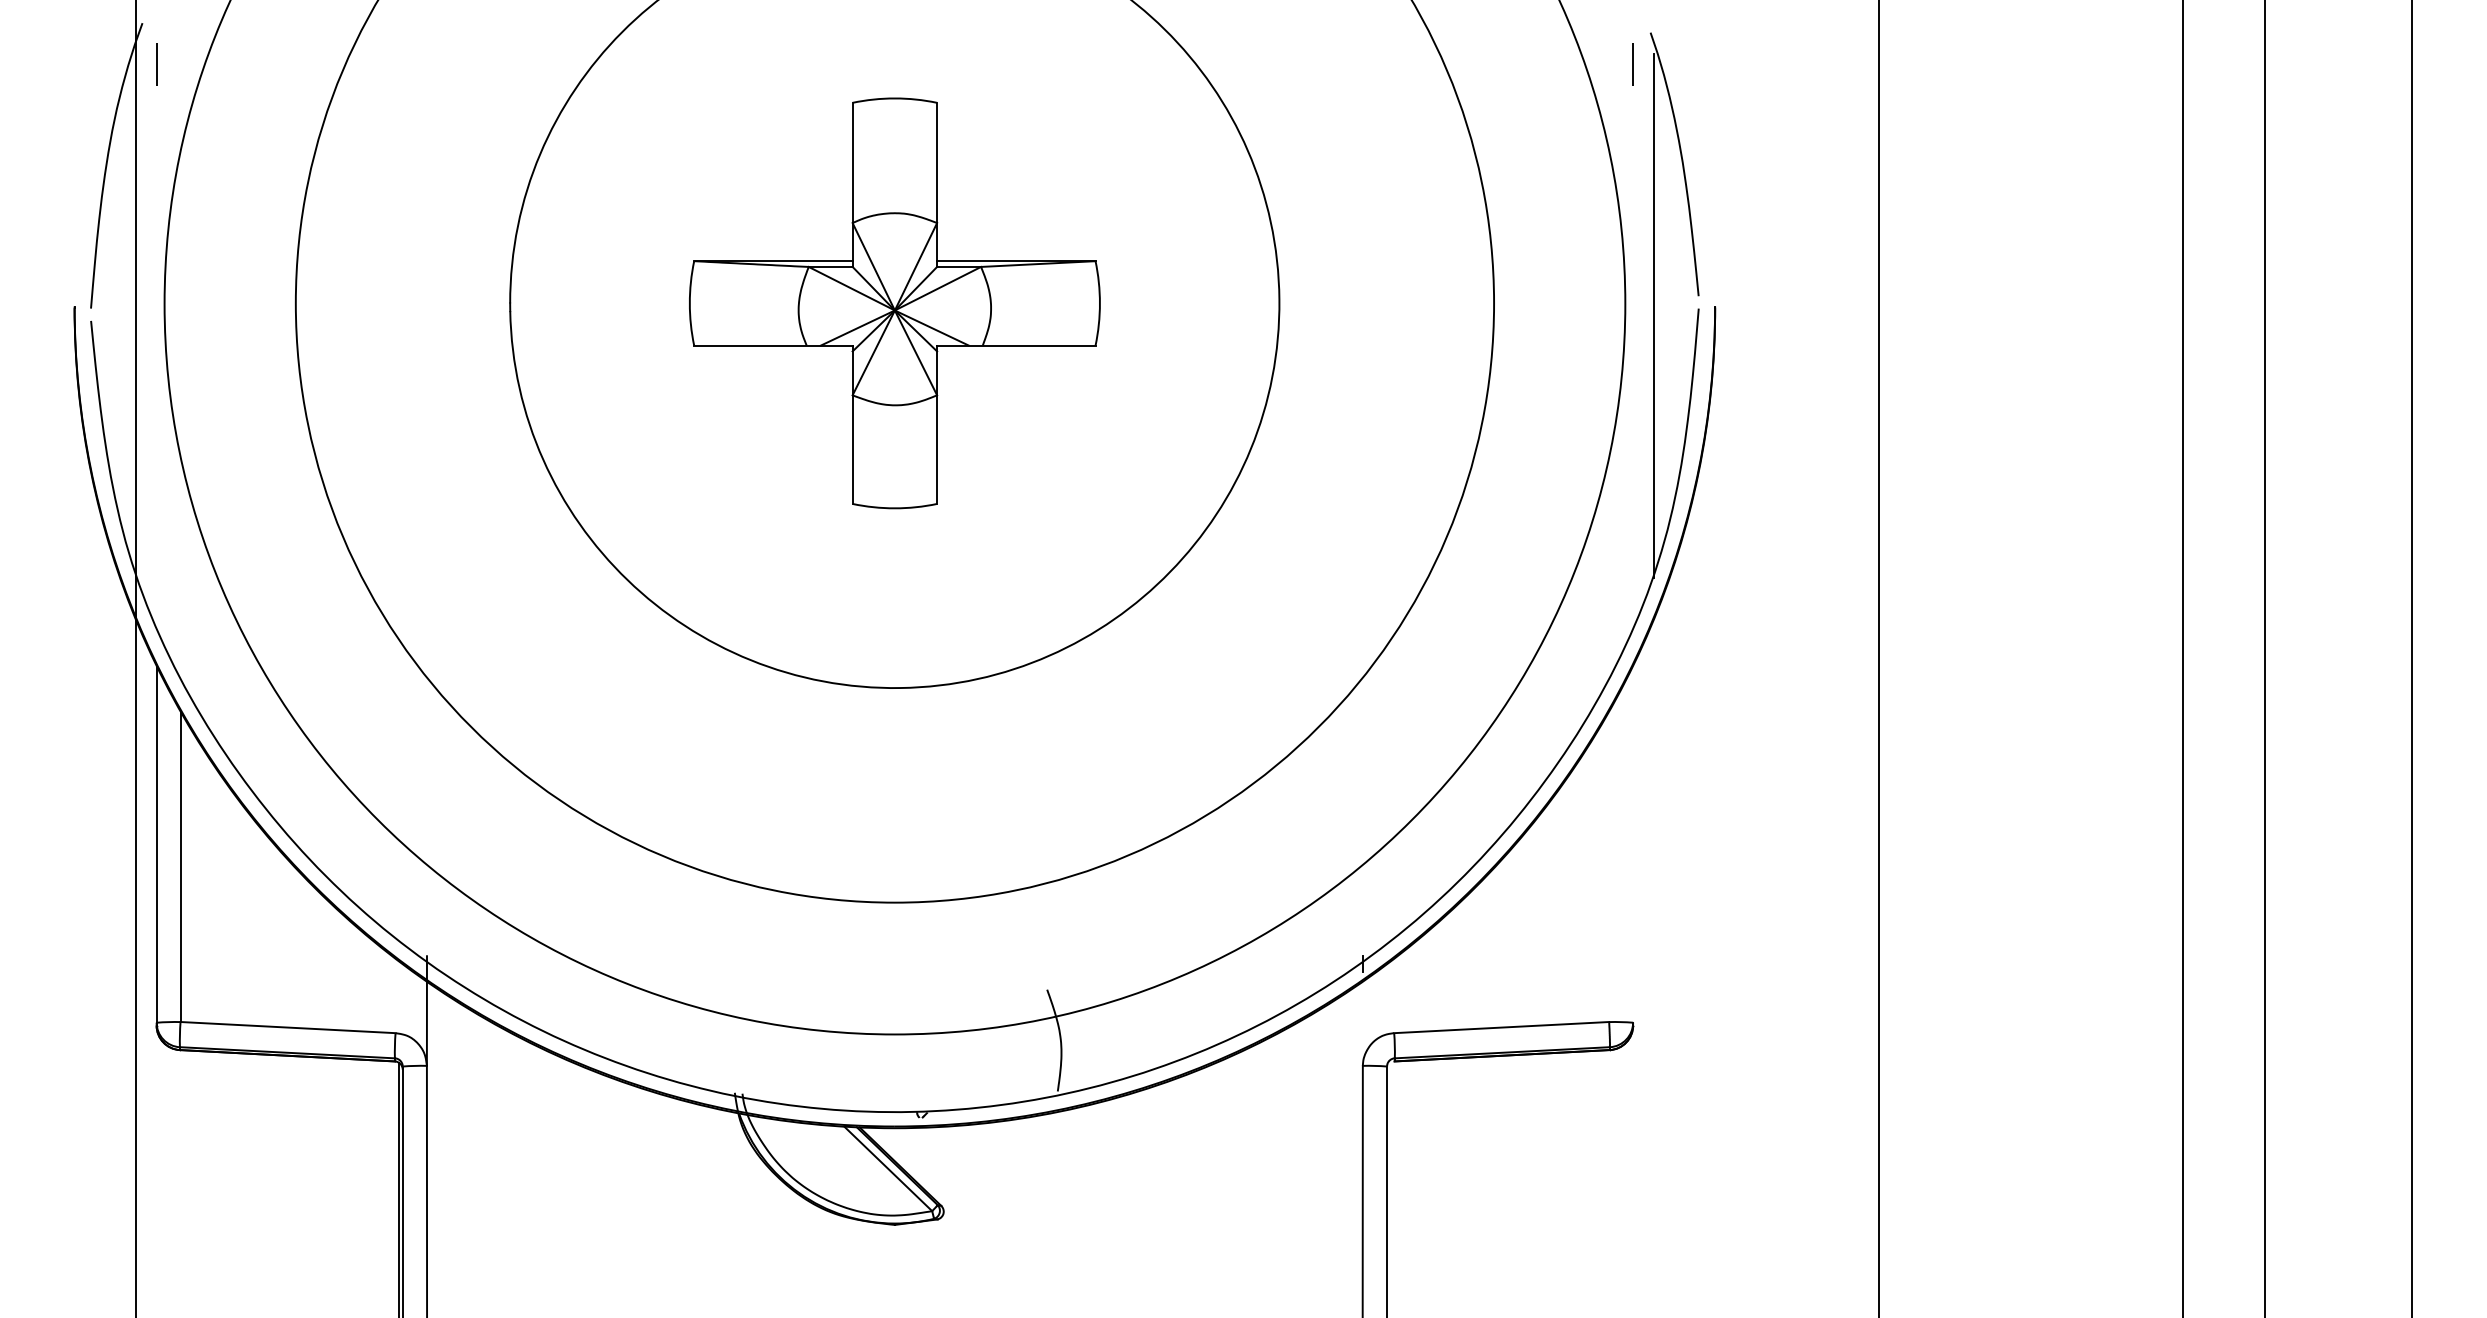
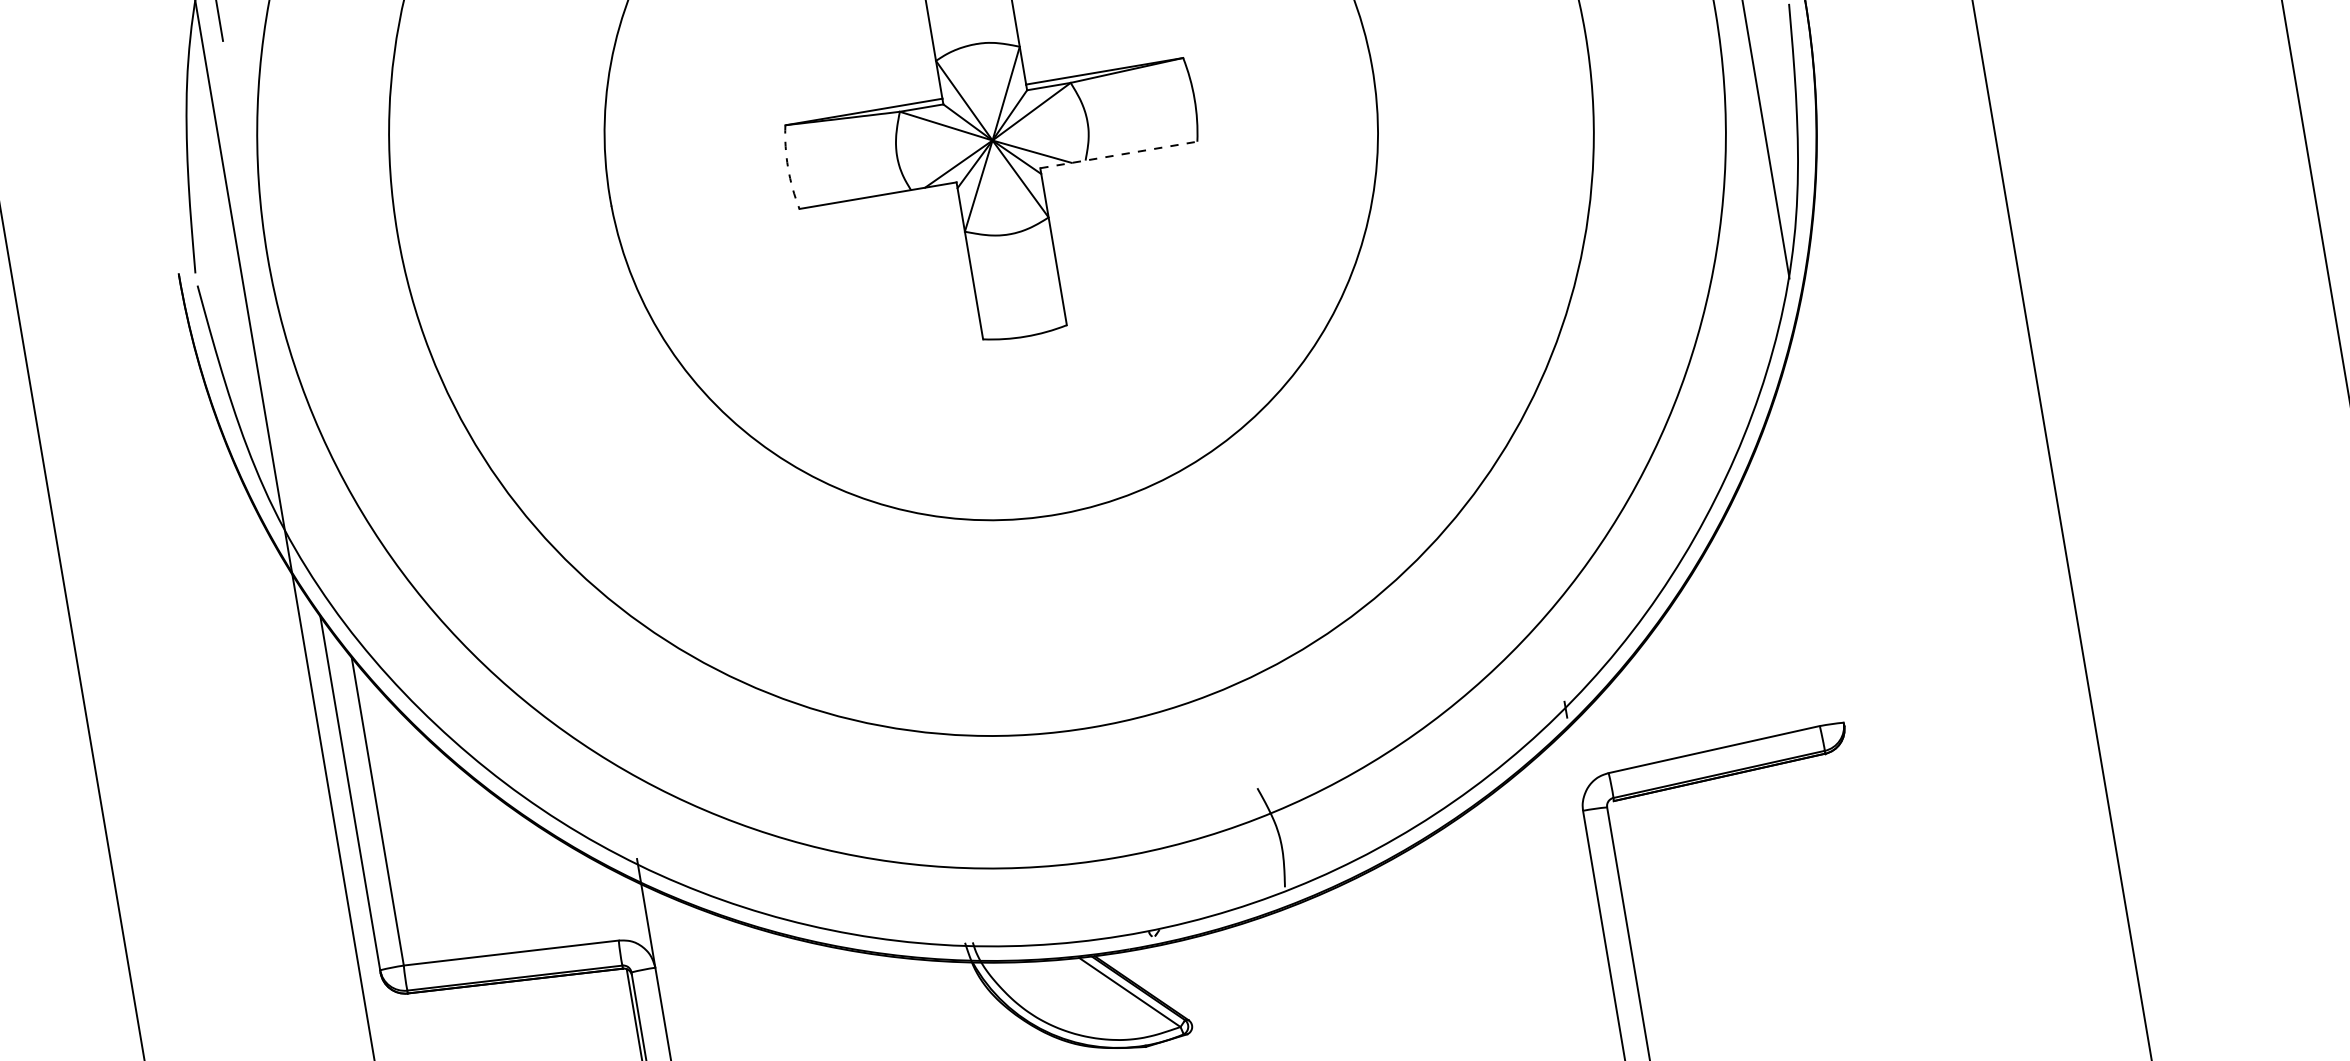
arc: (689, 303) -> (787, 168), solid -> dashed
line: (1016, 345) -> (1118, 154), solid -> dashed

